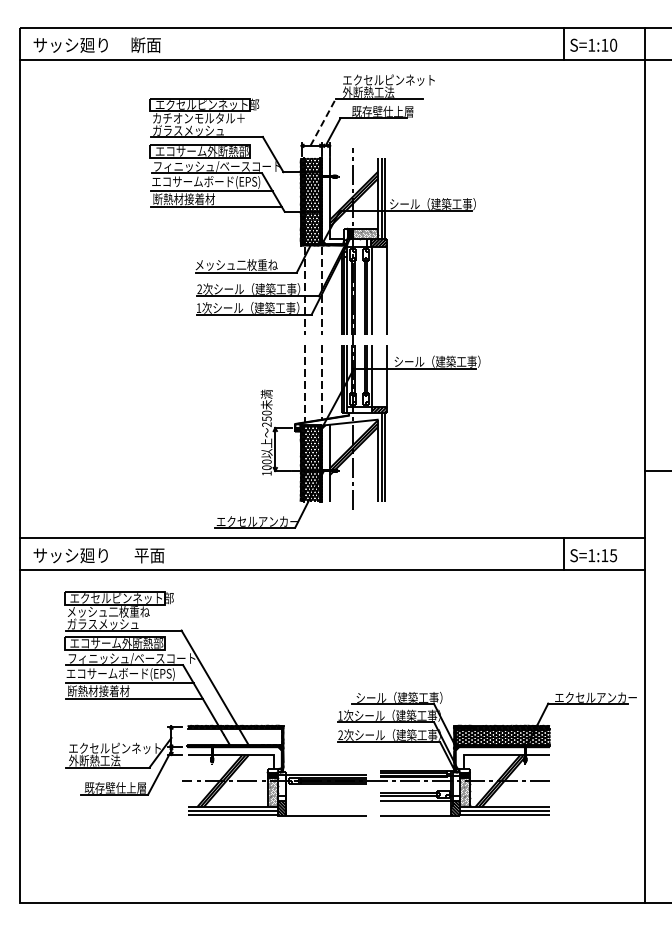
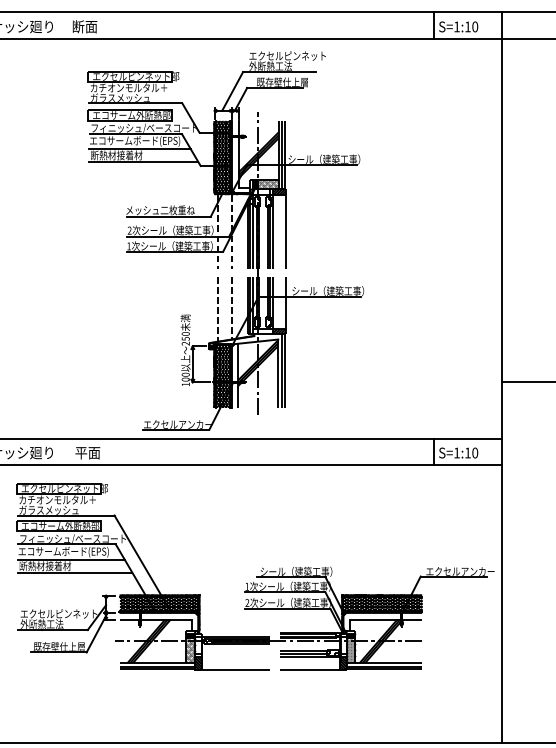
line: (323, 122) -> (233, 91), dashed -> solid
text: (613, 555) -> (475, 452), S=1:15 -> S=1:10
text: (113, 611) -> (57, 499), メッシュ二枚重ね -> カチオンモルタル＋
hatch: (234, 736) -> (158, 604), added

